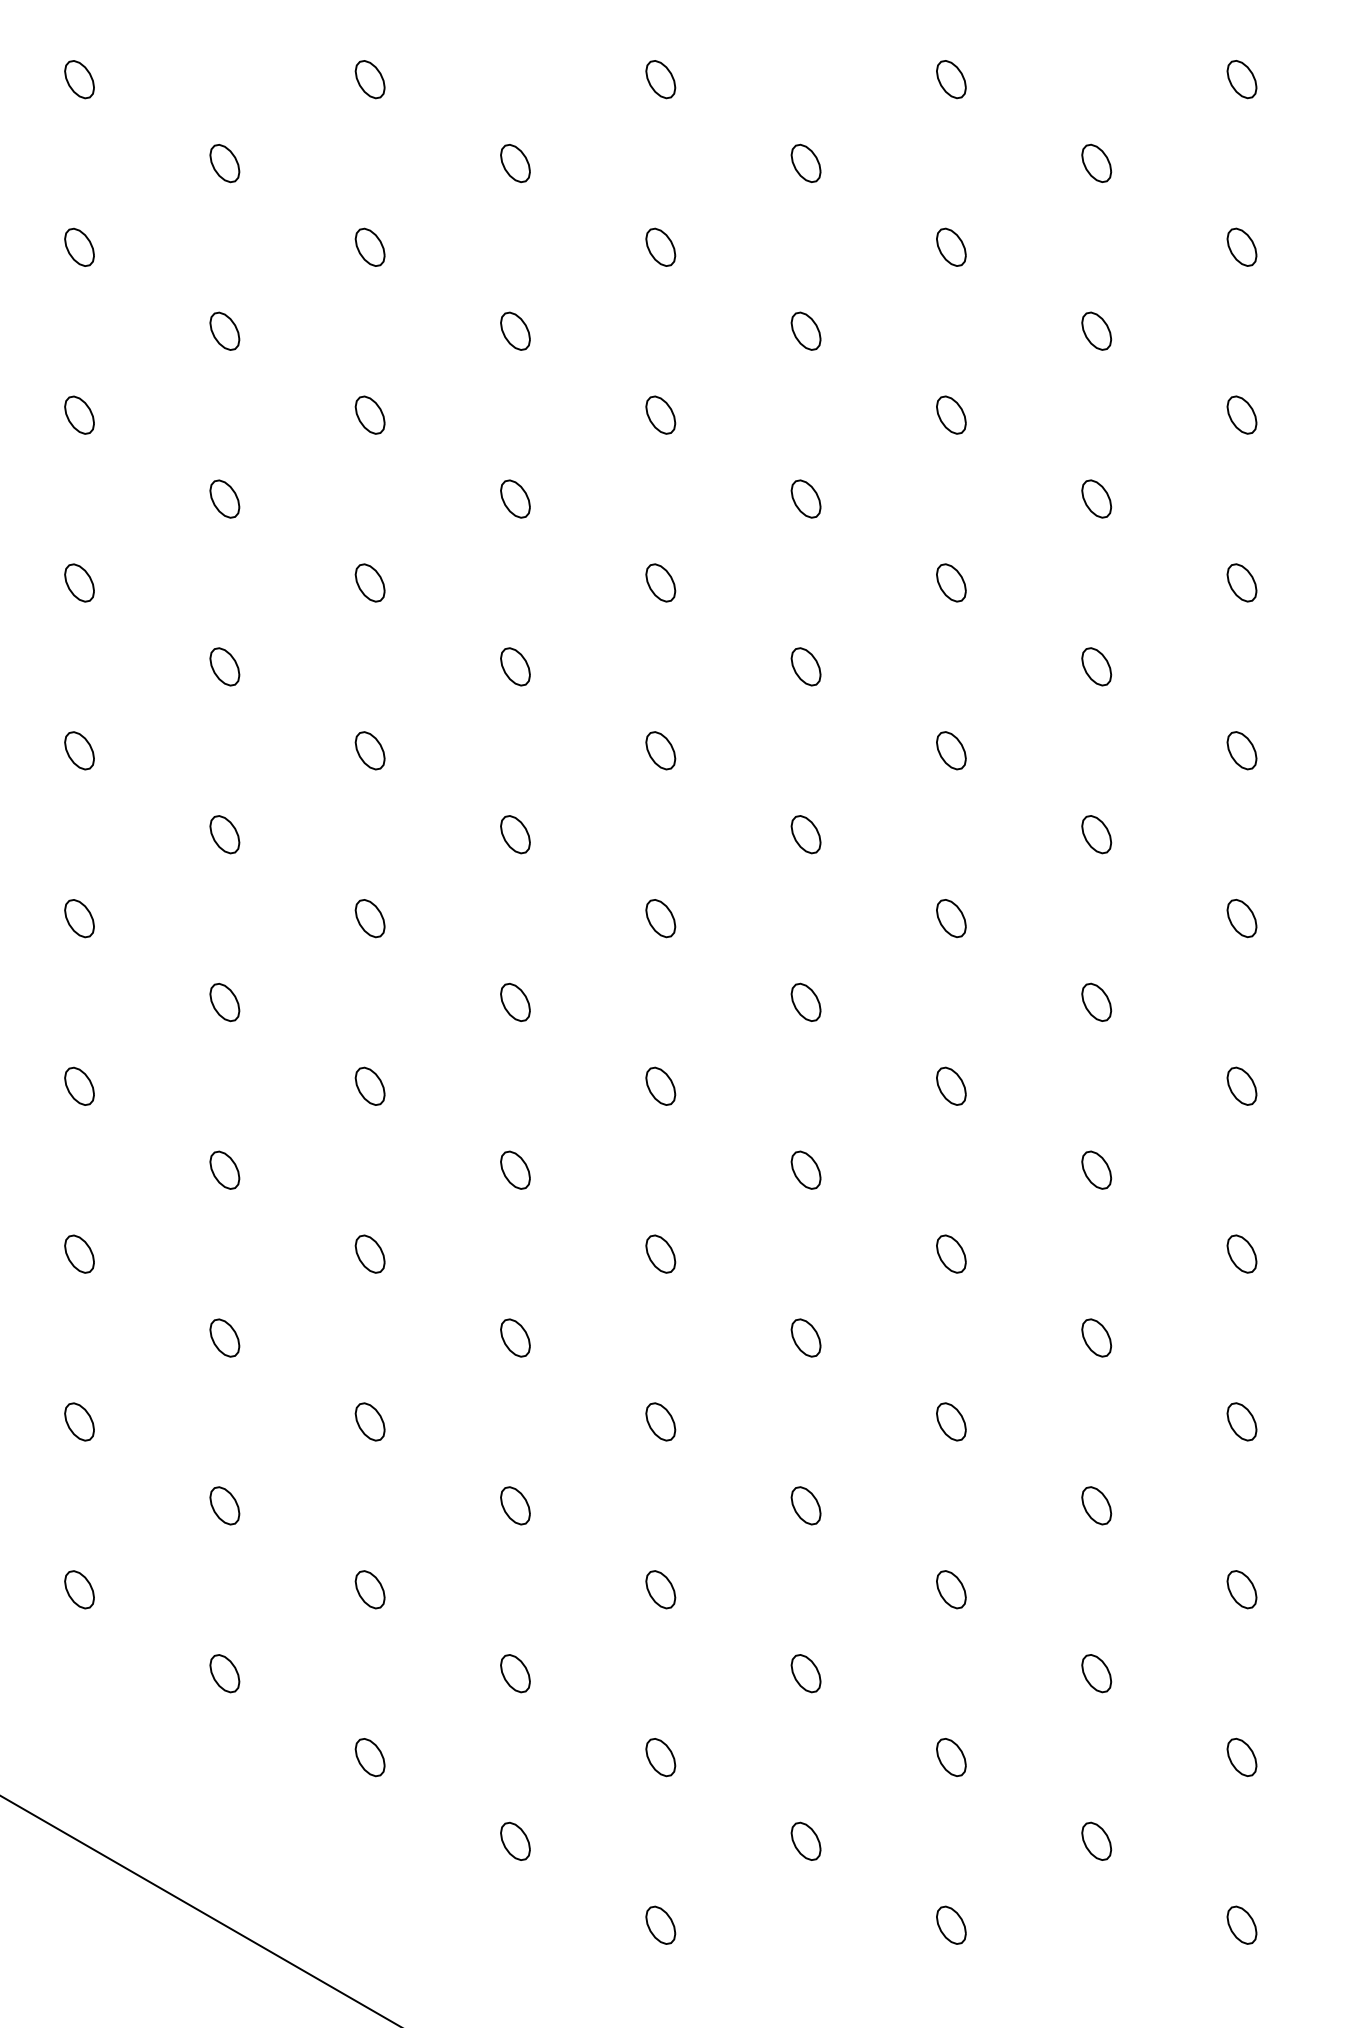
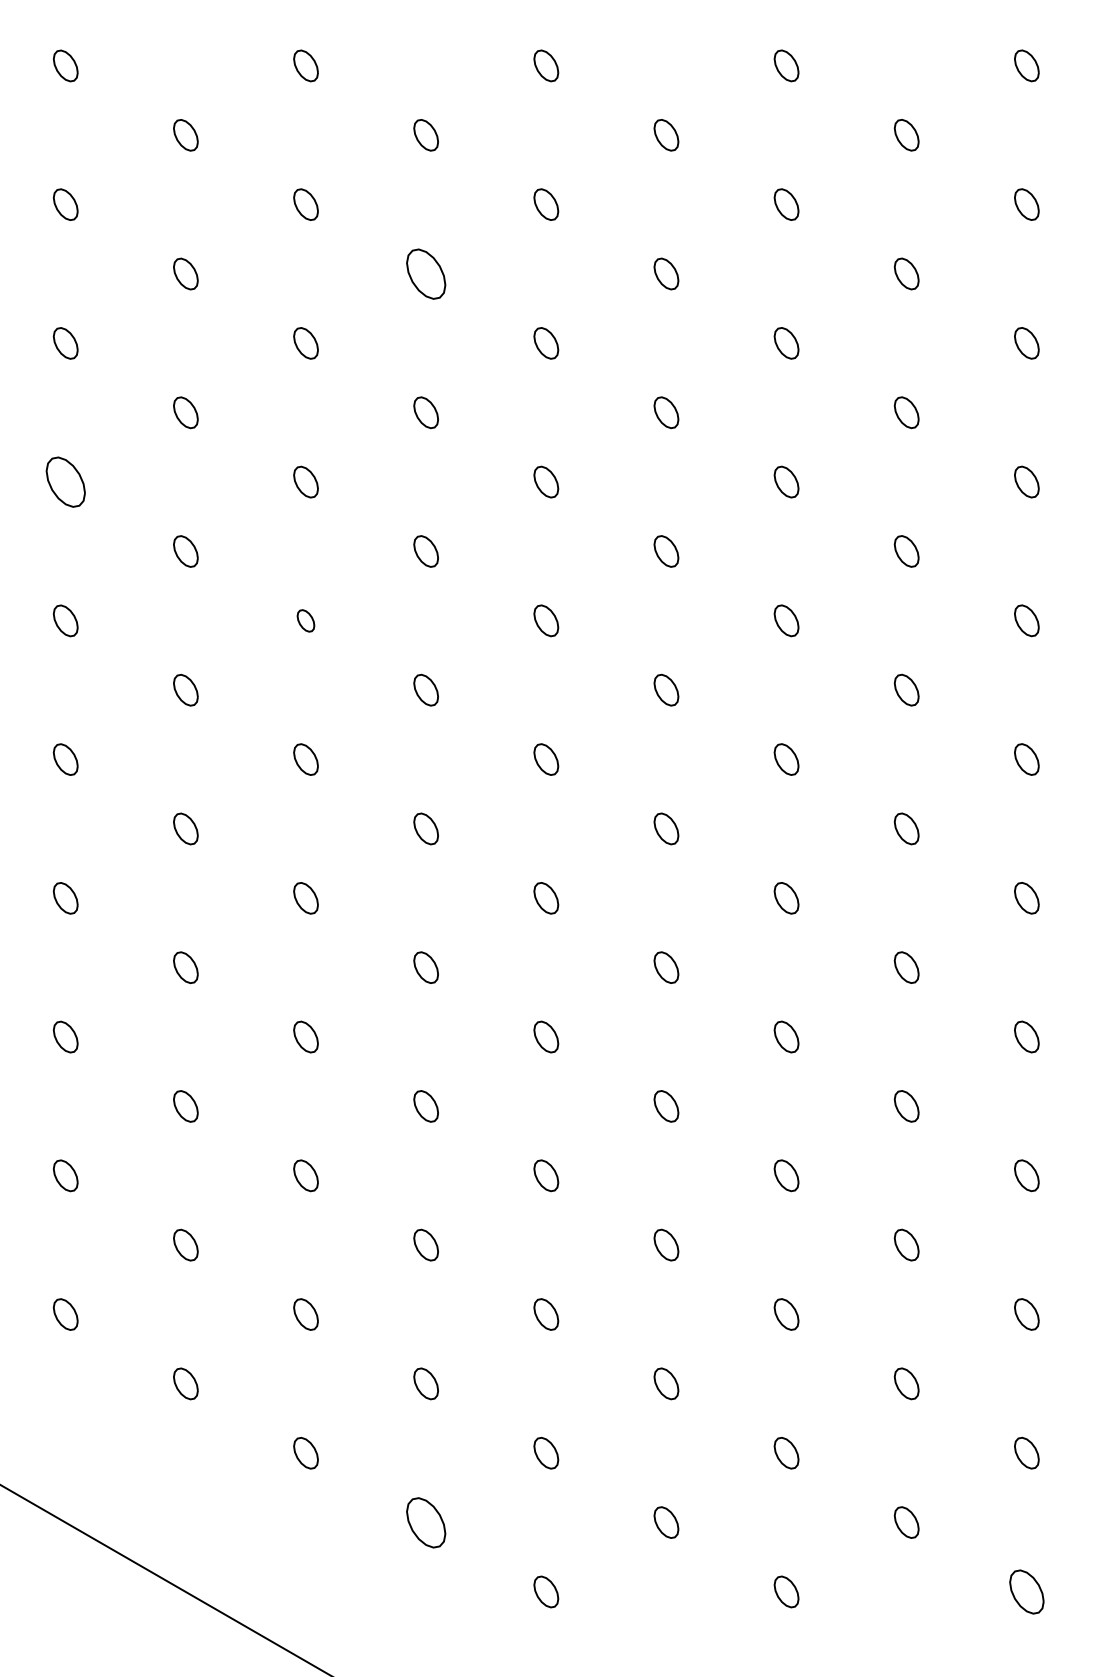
part: (515, 330) -> (426, 273), size x1.6
part: (79, 582) -> (65, 481), size x1.6
part: (369, 750) -> (305, 620), size x0.7
part: (515, 1840) -> (426, 1521), size x1.6
part: (1241, 1924) -> (1026, 1591), size x1.4

